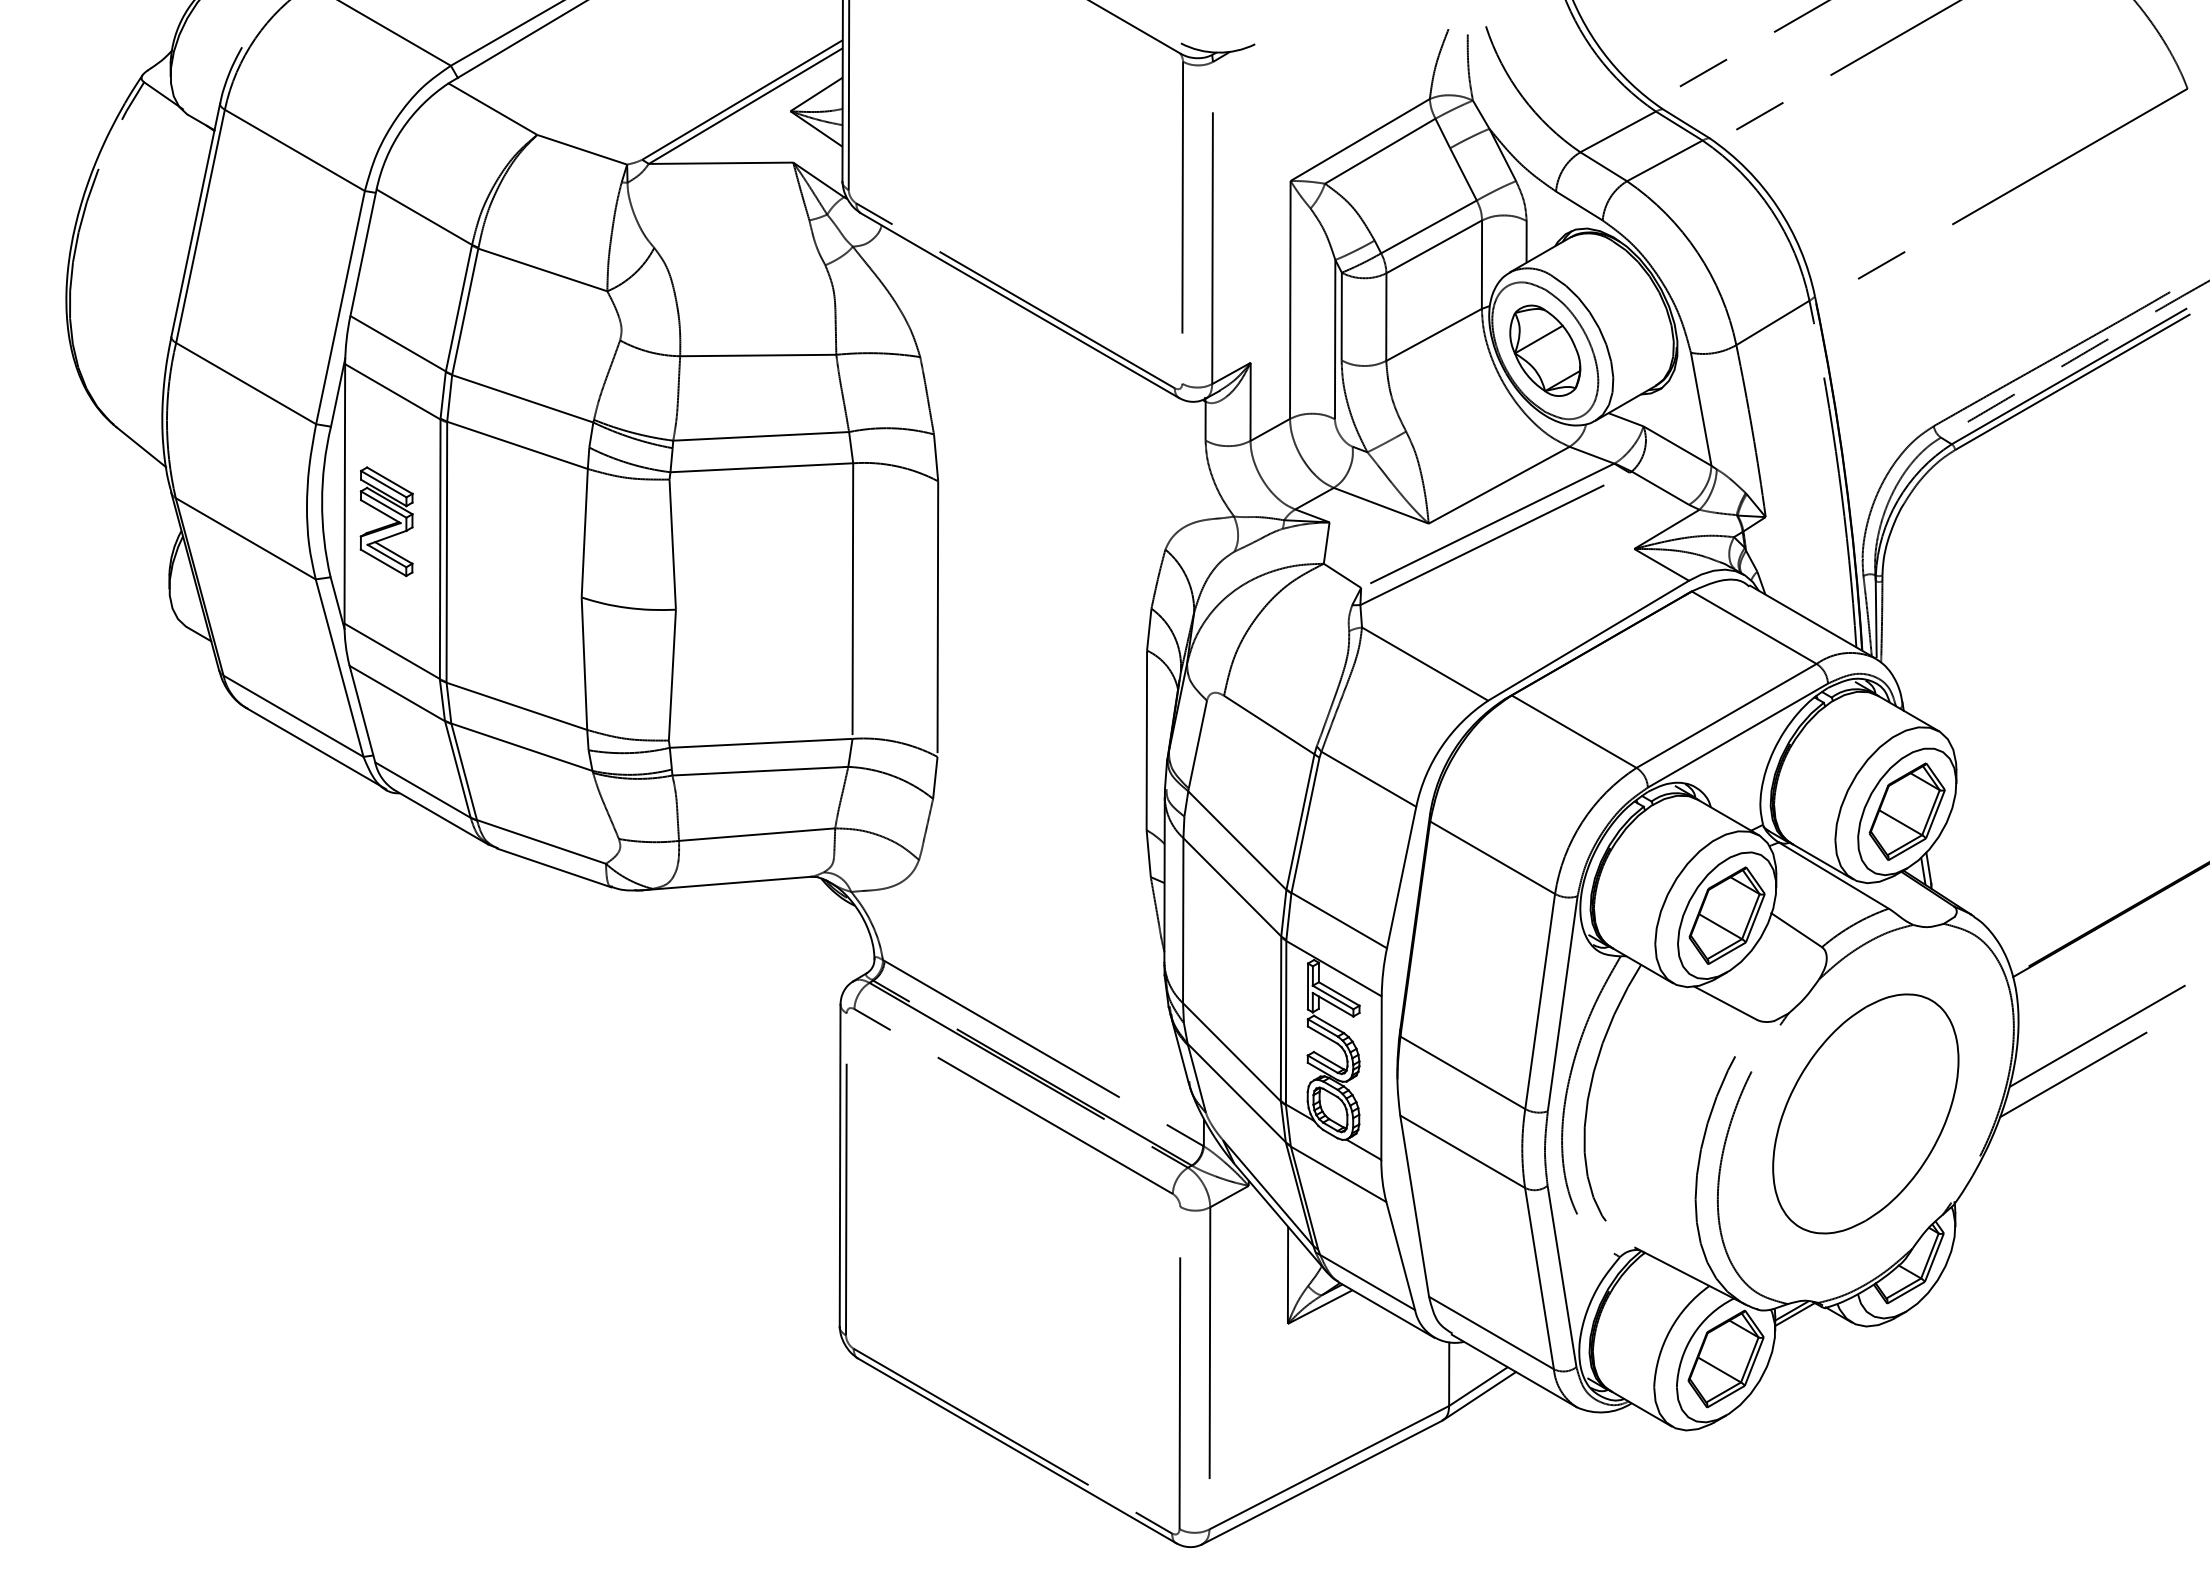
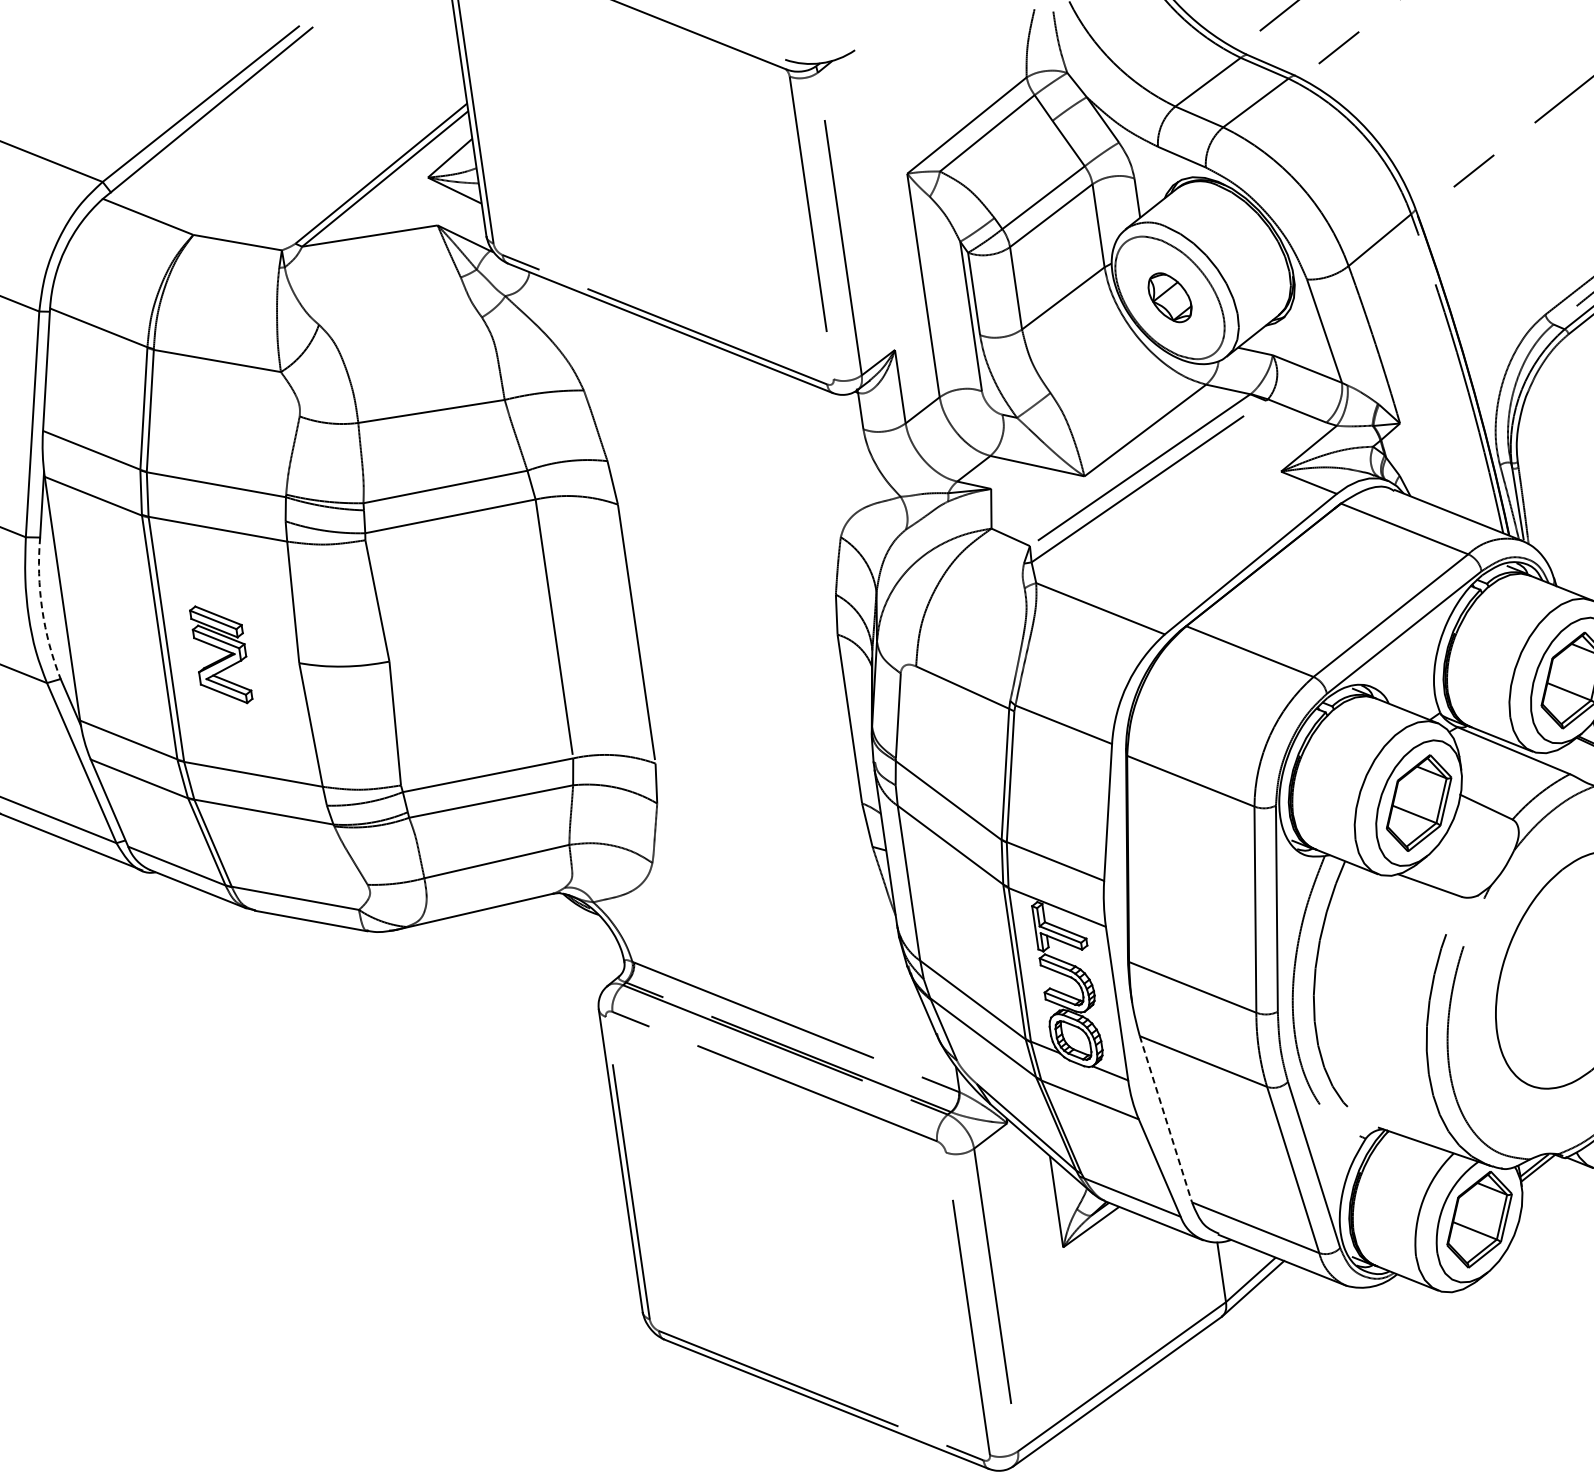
part: (1545, 350) -> (1170, 297), size x0.6
arc: (322, 501) -> (42, 608), solid -> dashed
part: (386, 521) -> (221, 654), moved
line: (1414, 1206) -> (1165, 1119), solid -> dashed

